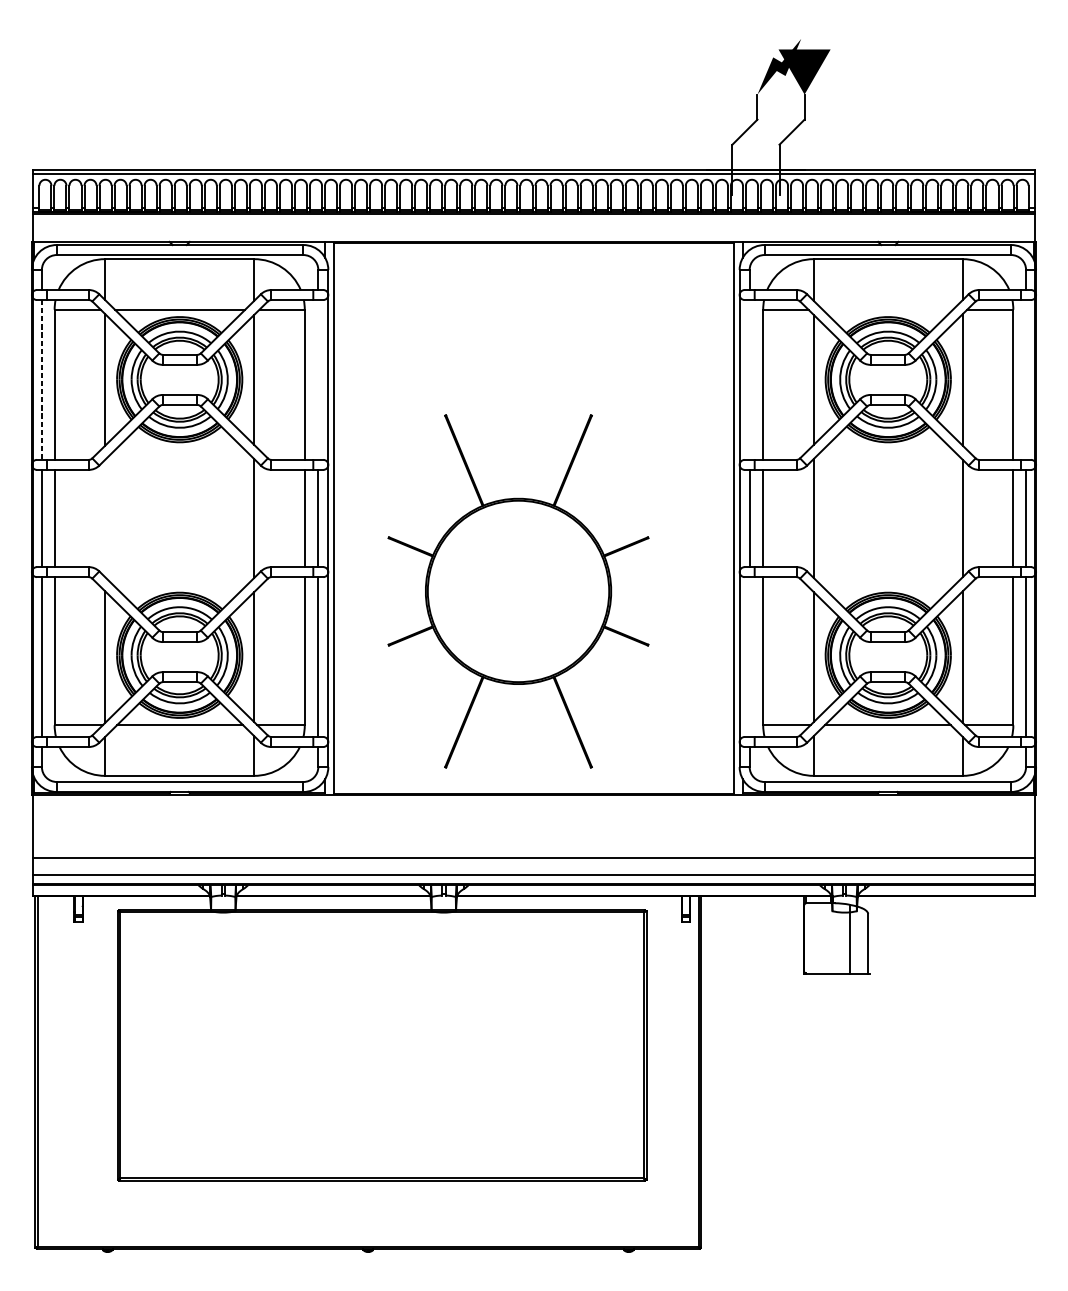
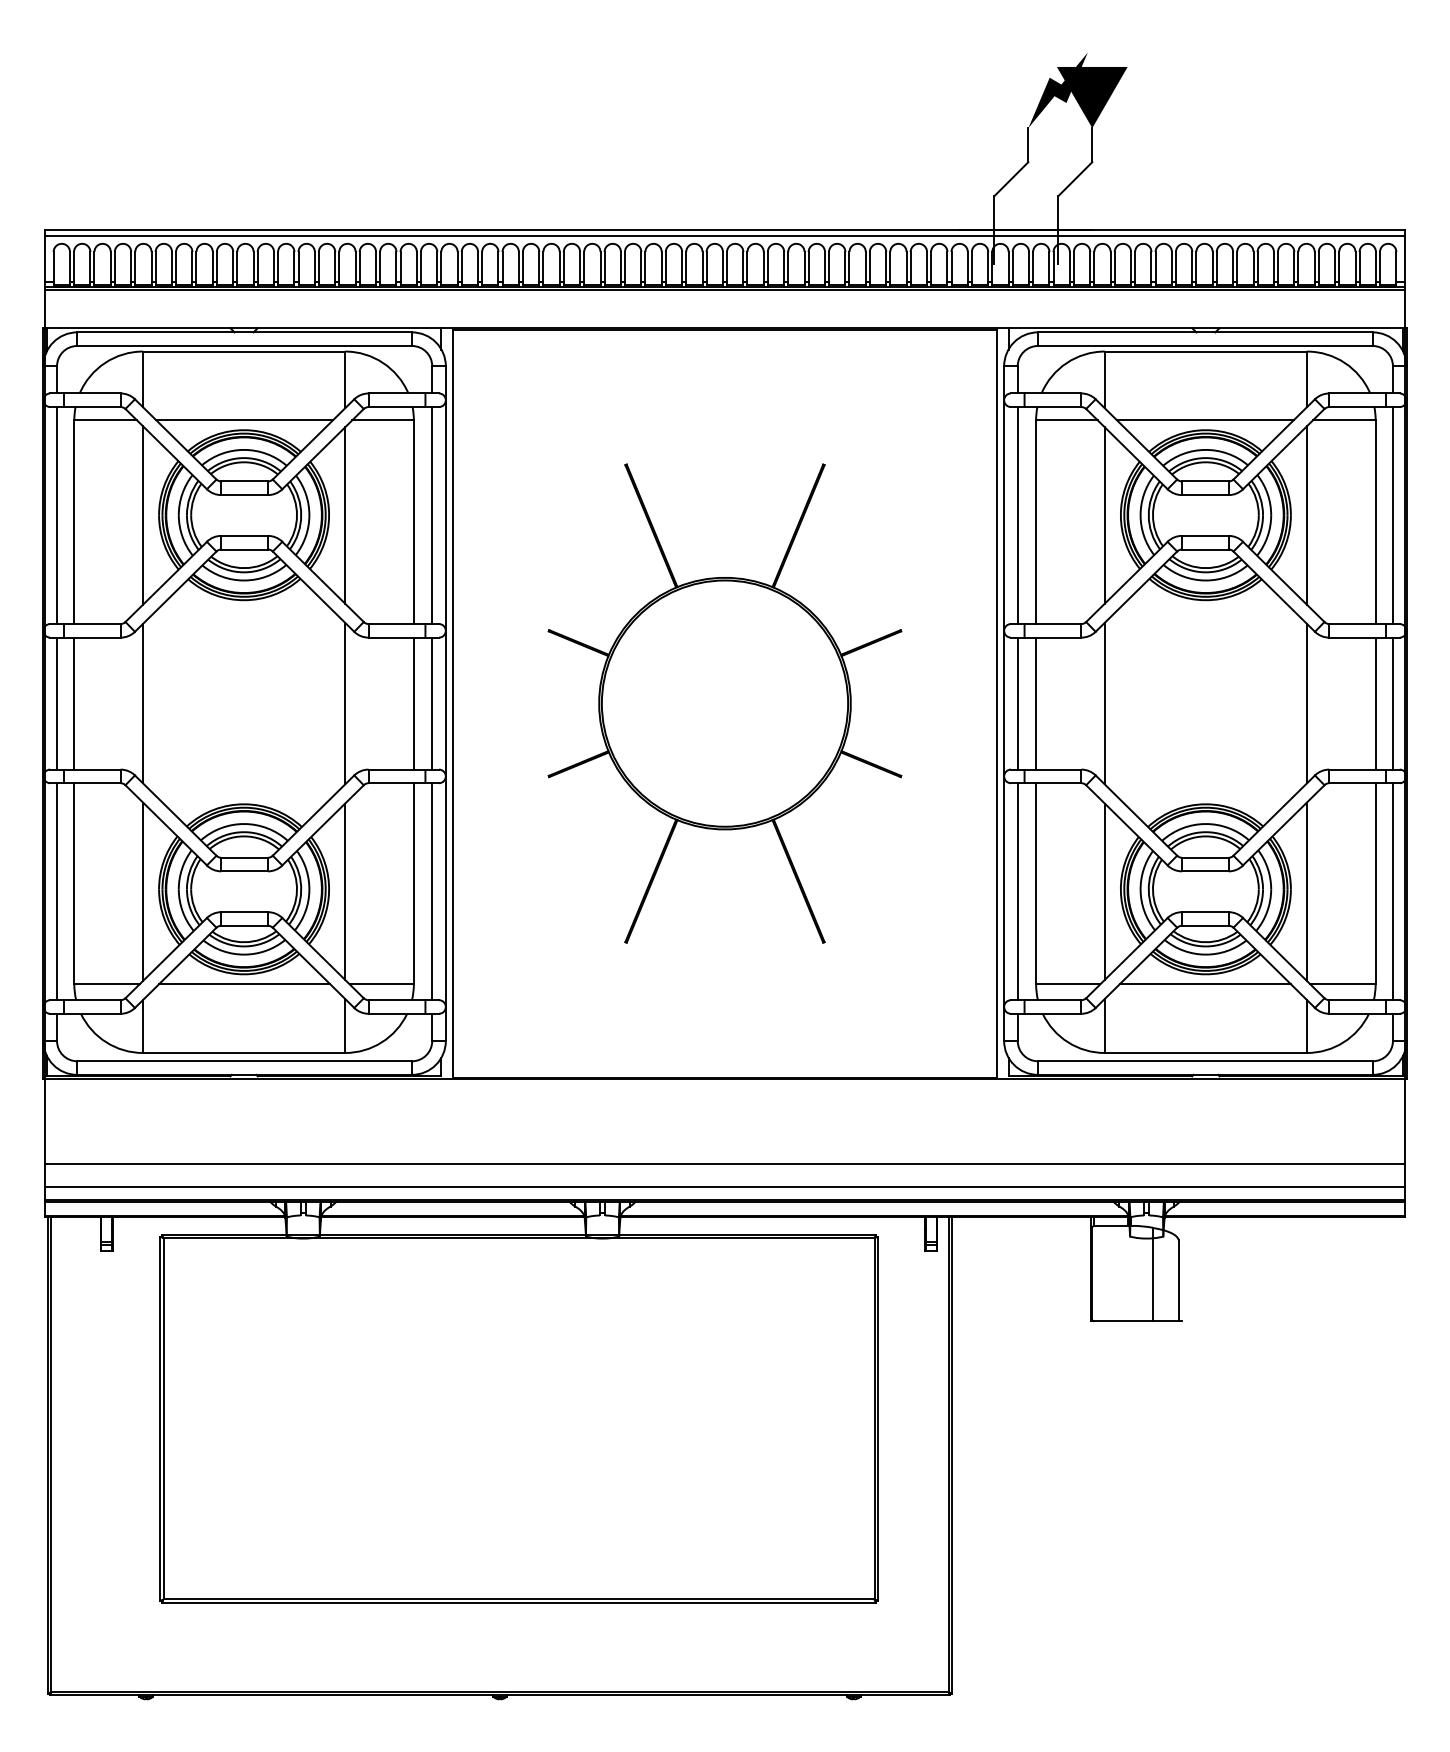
line: (887, 309) -> (1204, 420), added
line: (318, 379) -> (432, 515), added
line: (749, 379) -> (1017, 515), added
line: (1025, 379) -> (1392, 515), added
line: (42, 380) -> (57, 516), dashed -> solid
line: (105, 518) -> (143, 703), added
part: (518, 591) -> (724, 703), moved
line: (749, 656) -> (1017, 891), added

